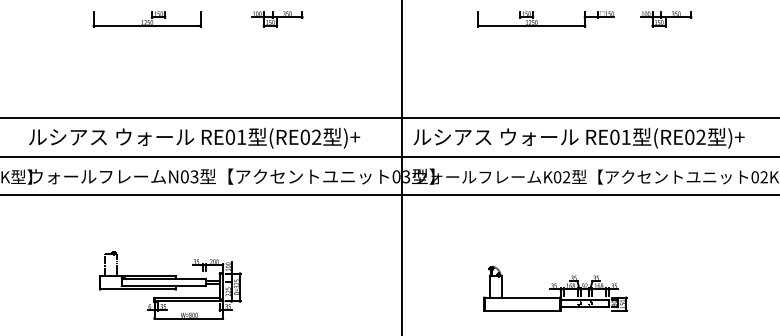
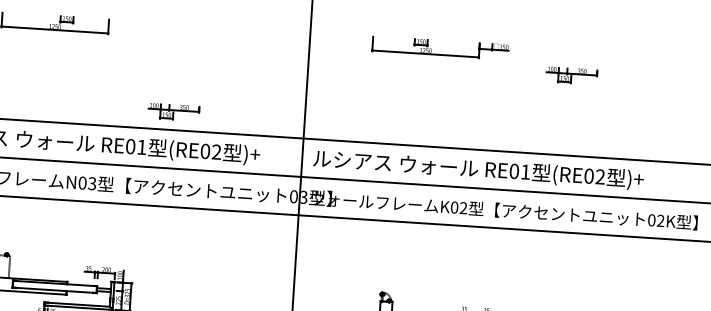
part: (277, 19) -> (174, 112), moved
part: (545, 19) -> (439, 48), moved
part: (666, 19) -> (572, 76), moved

